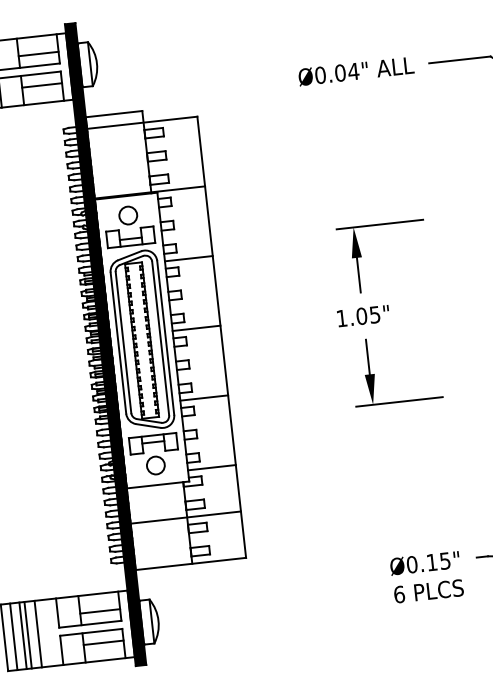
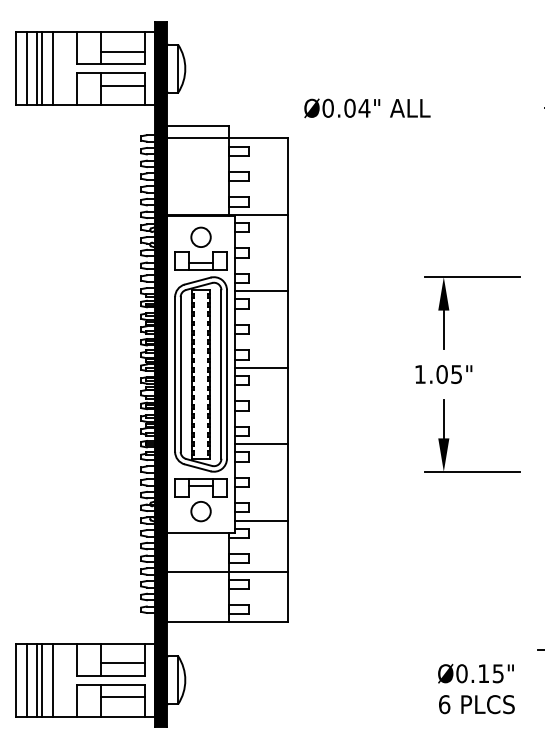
text: (356, 71) -> (367, 108), moved
text: (427, 577) -> (476, 689), moved

